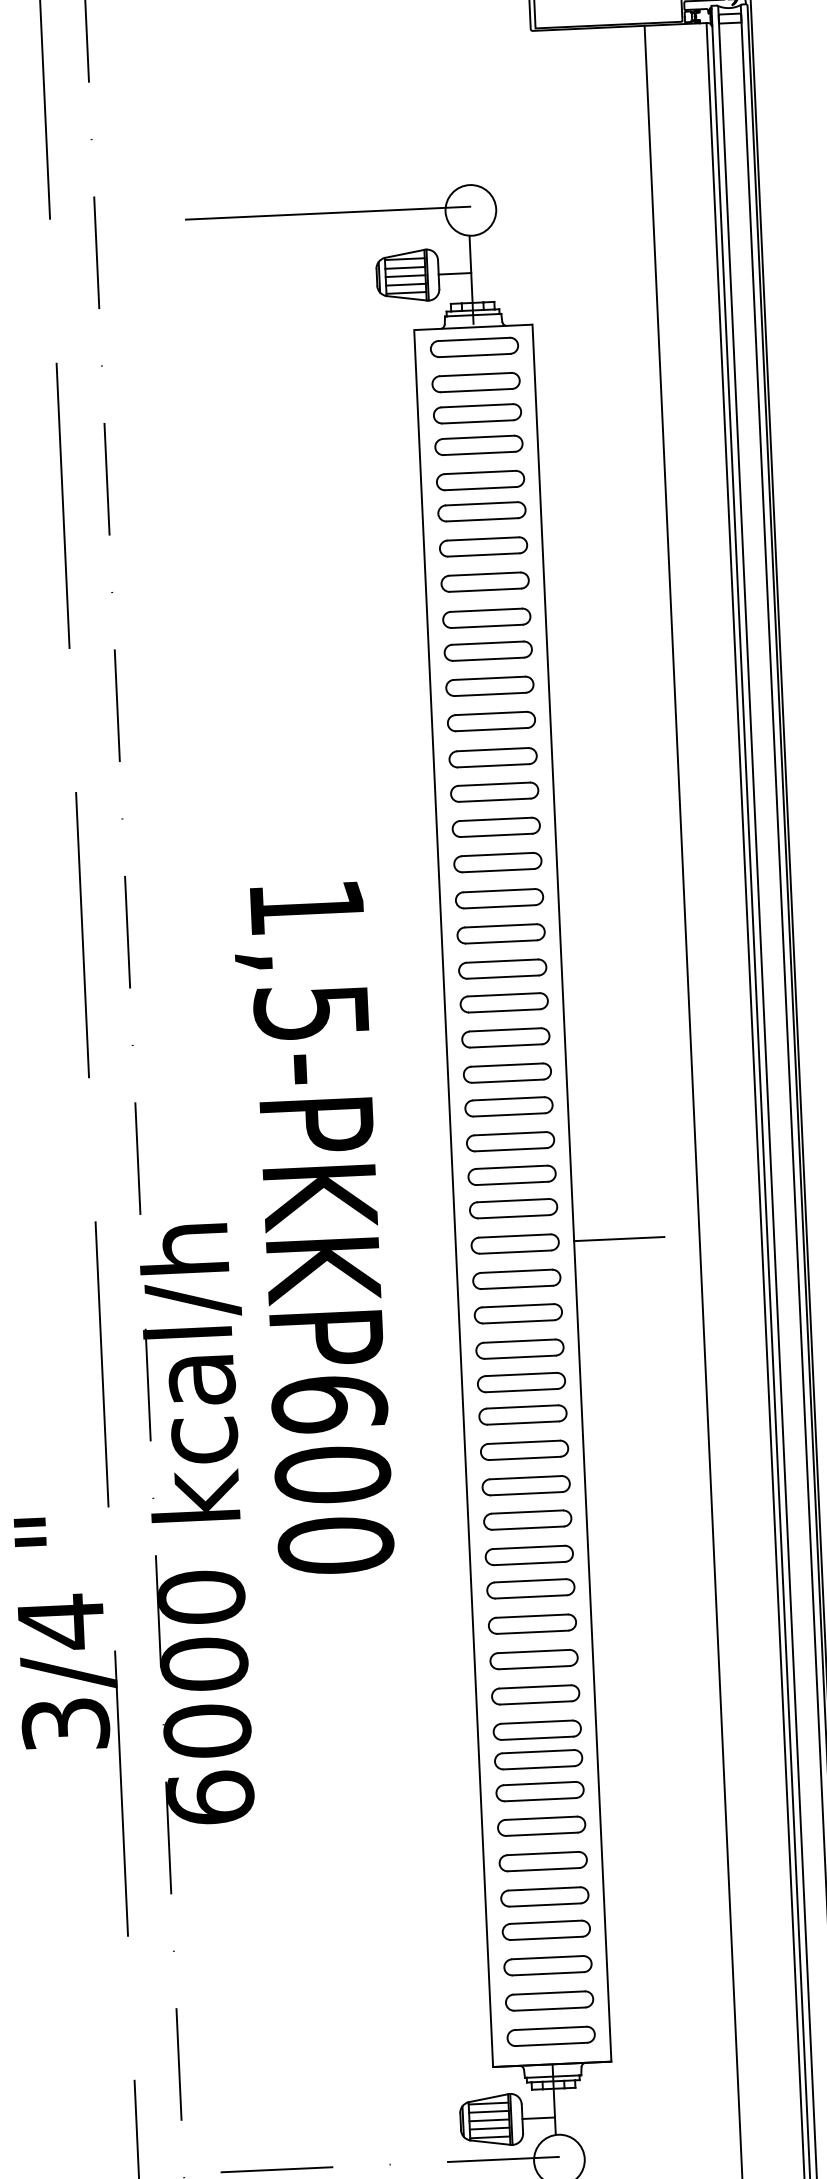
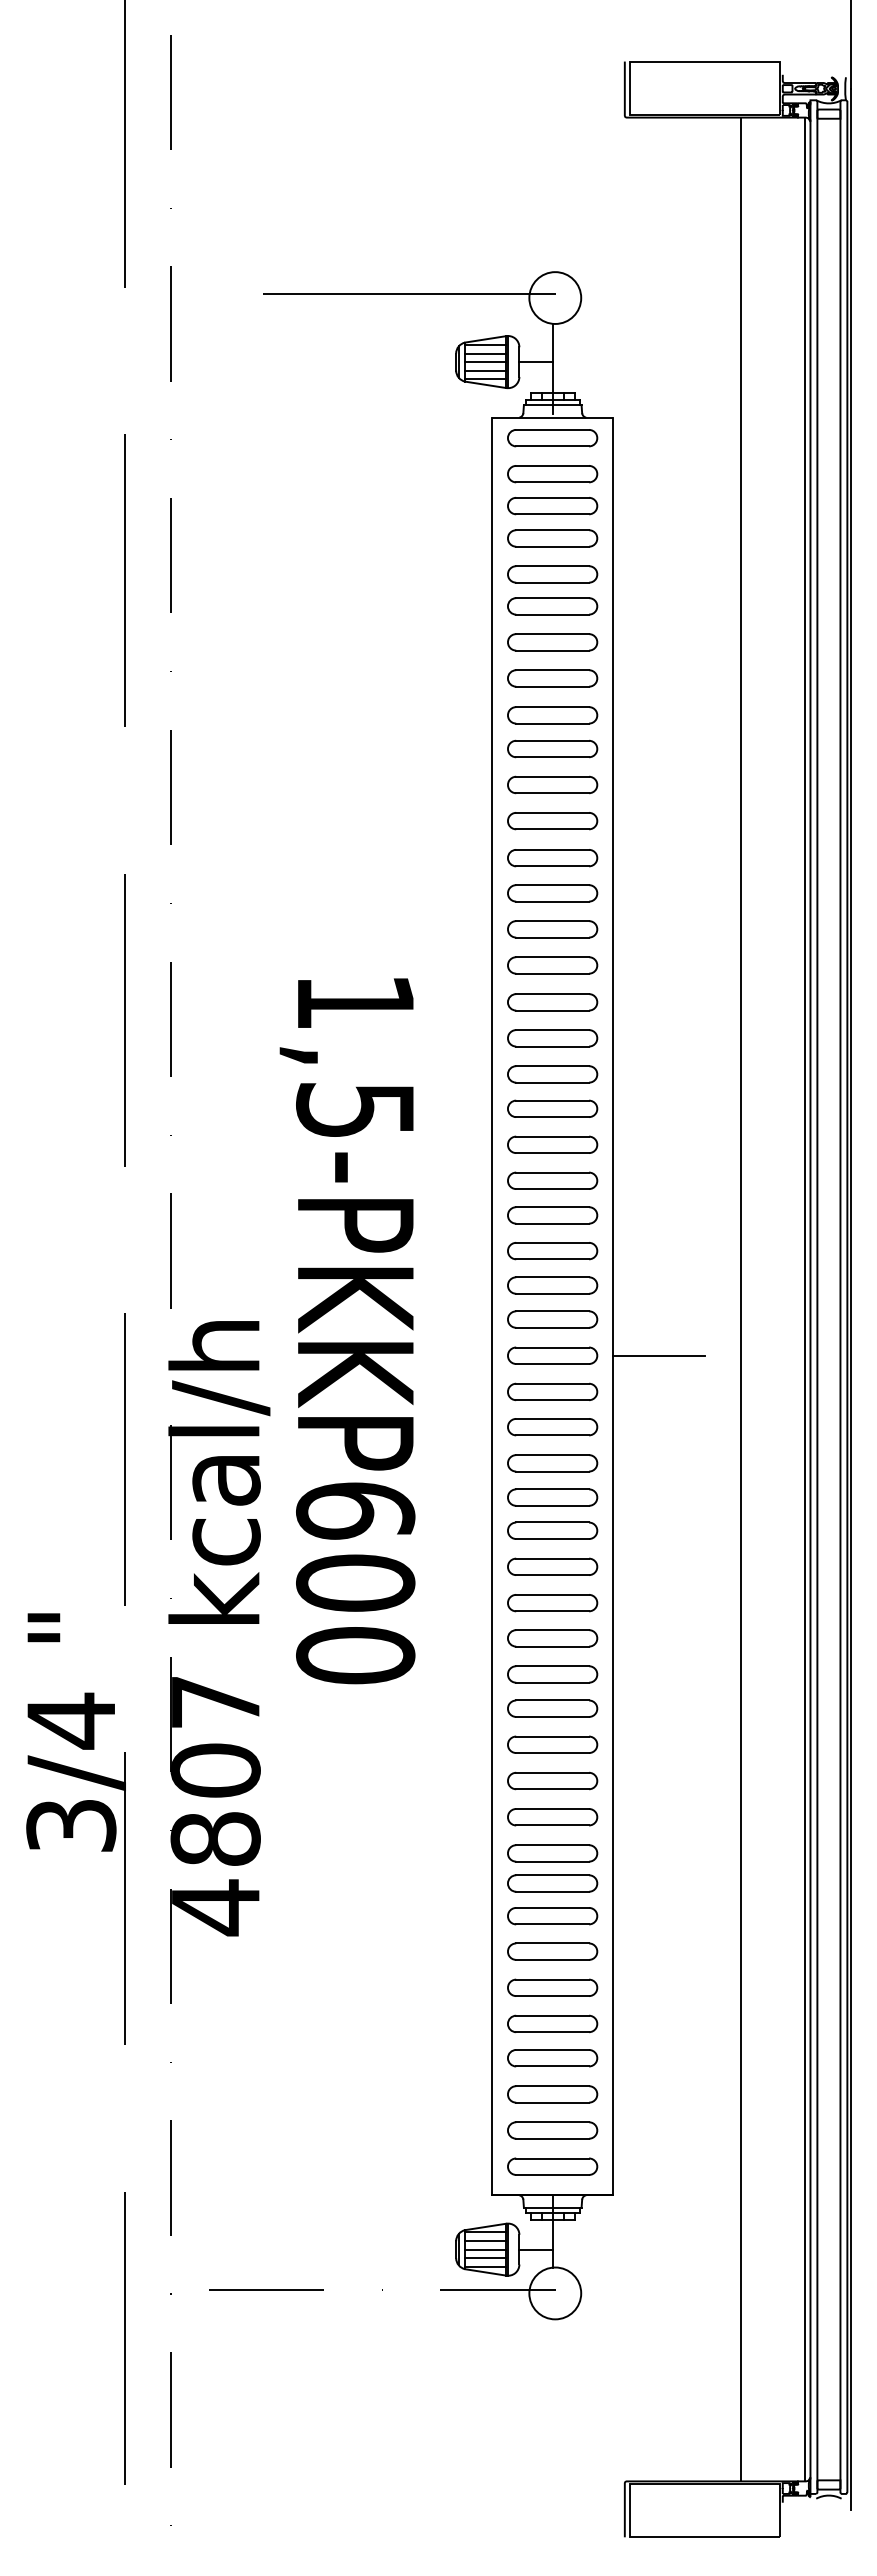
text: (205, 1698) -> (215, 1805), 6000 -> 4807

